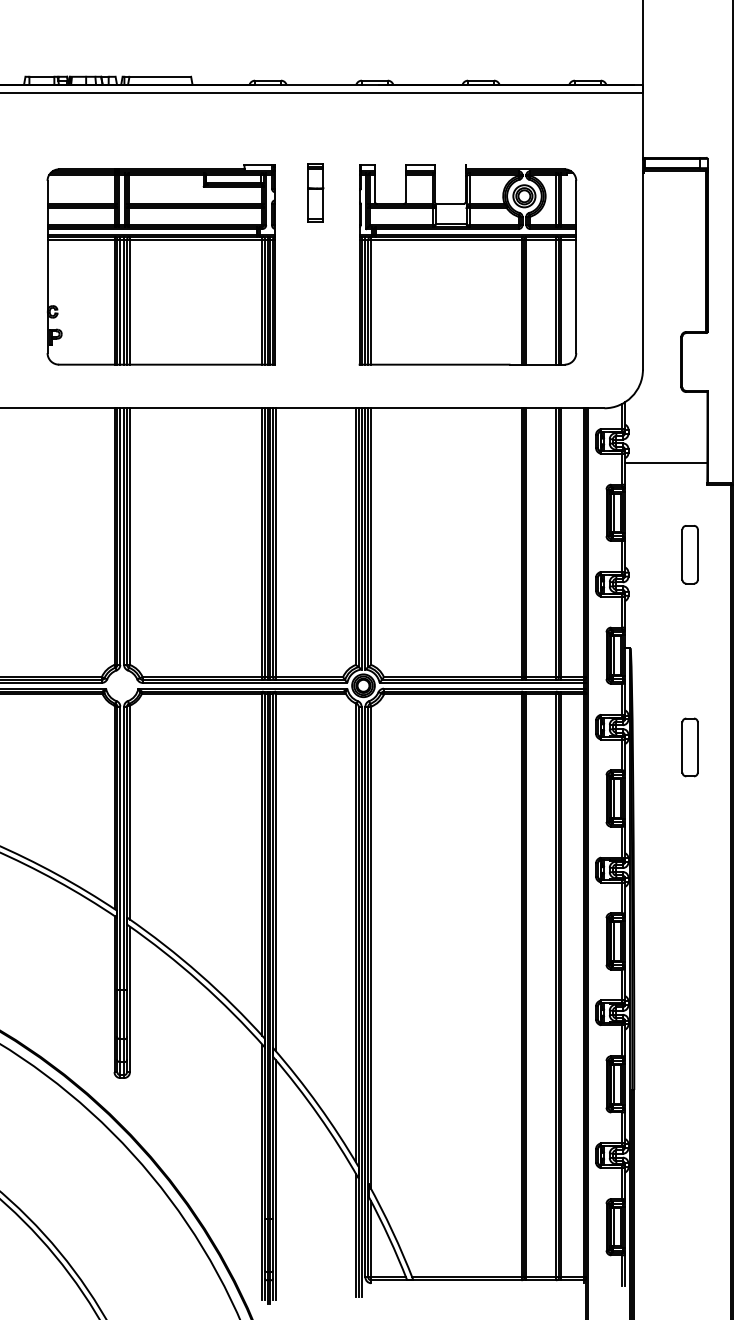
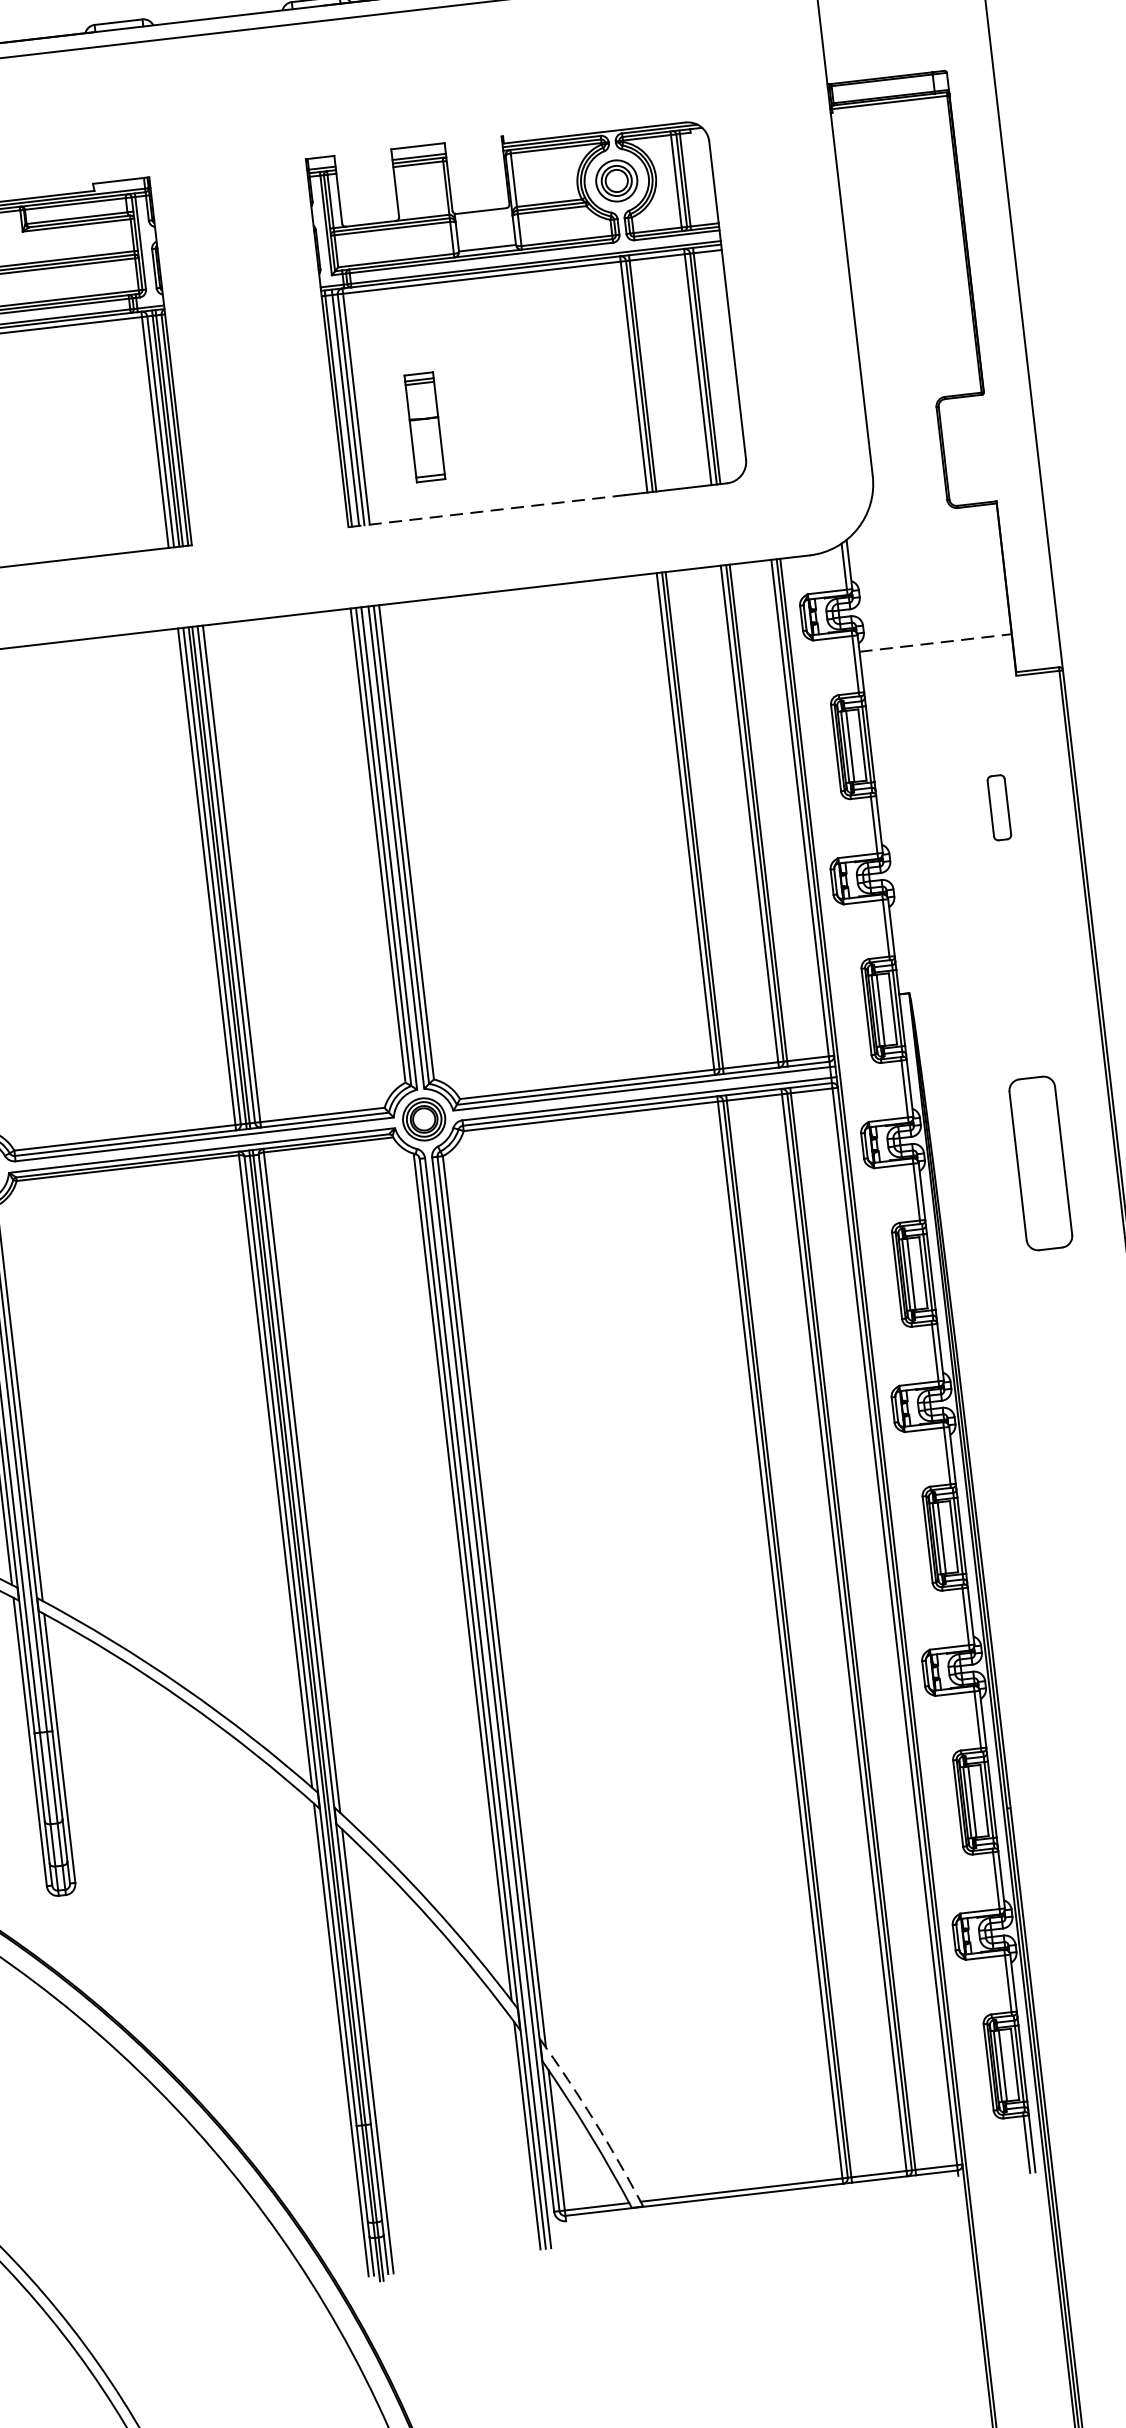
part: (315, 192) -> (424, 426), moved
line: (434, 364) -> (486, 510), solid -> dashed
line: (666, 462) -> (936, 642), solid -> dashed
part: (689, 554) -> (998, 807), size x0.6
part: (689, 747) -> (1039, 1163), size x1.6
arc: (392, 1231) -> (594, 2121), solid -> dashed

